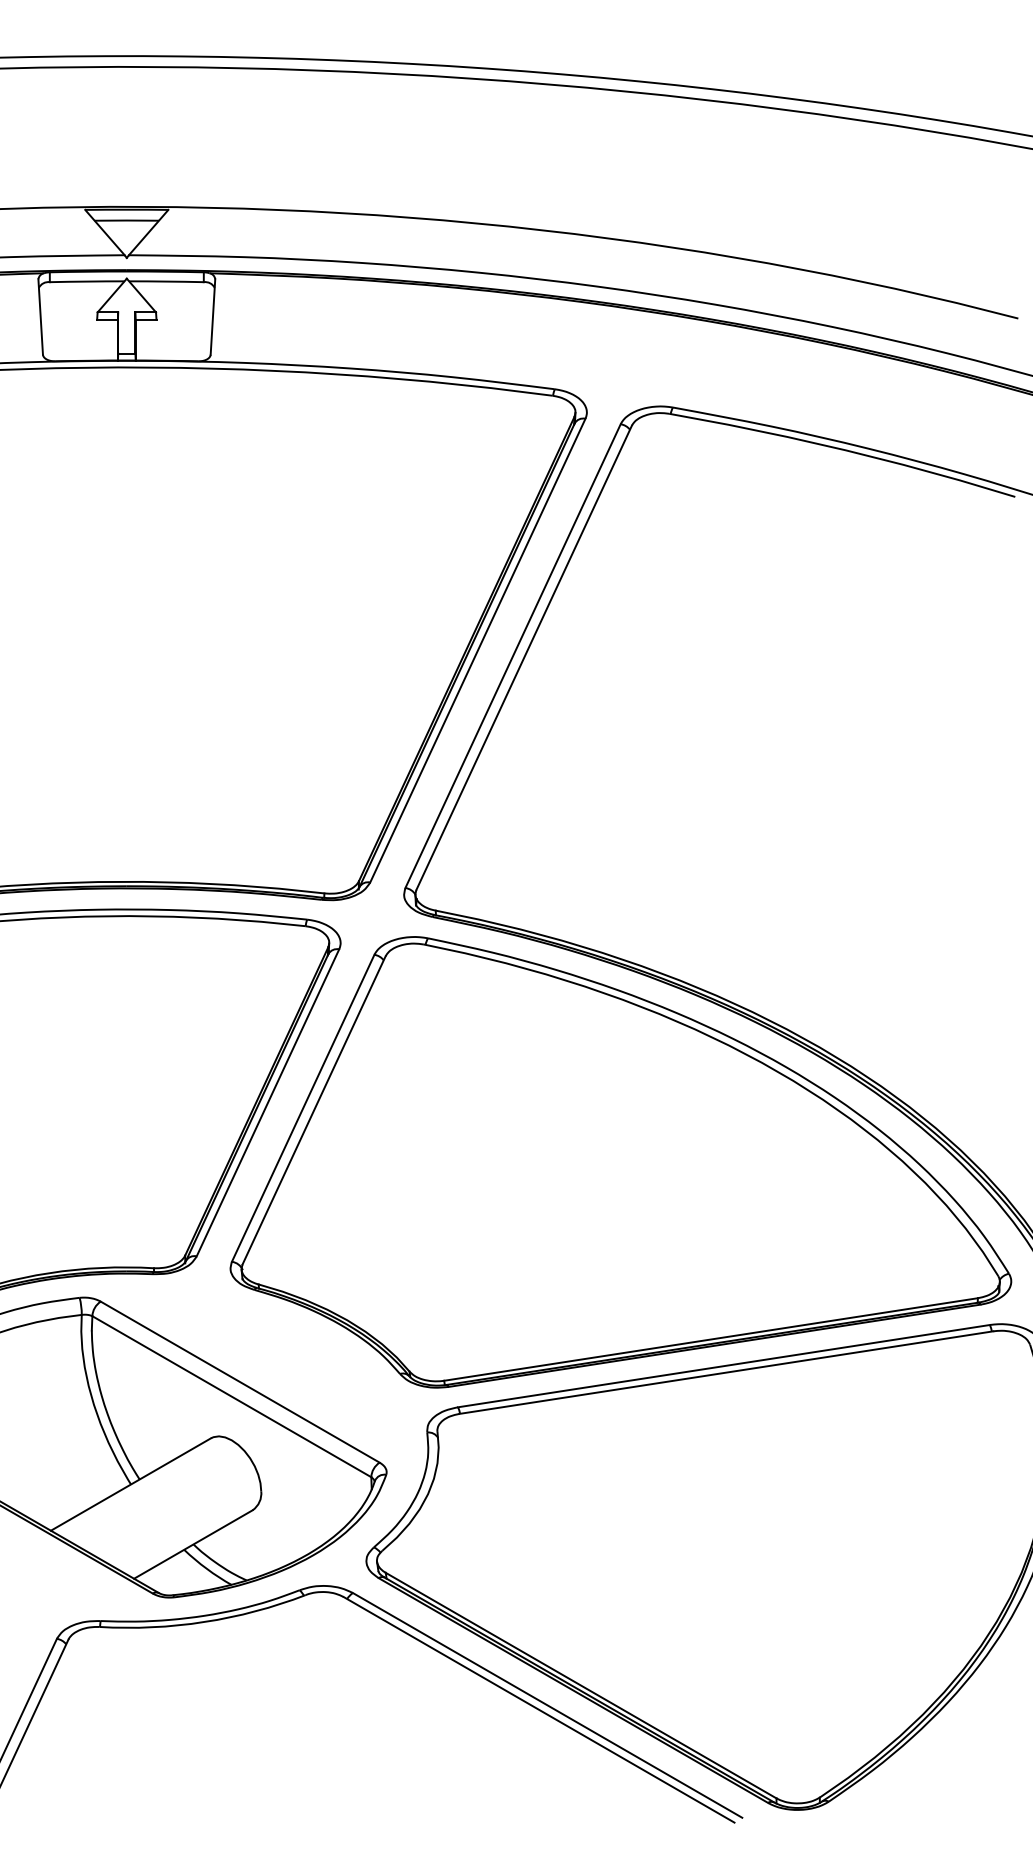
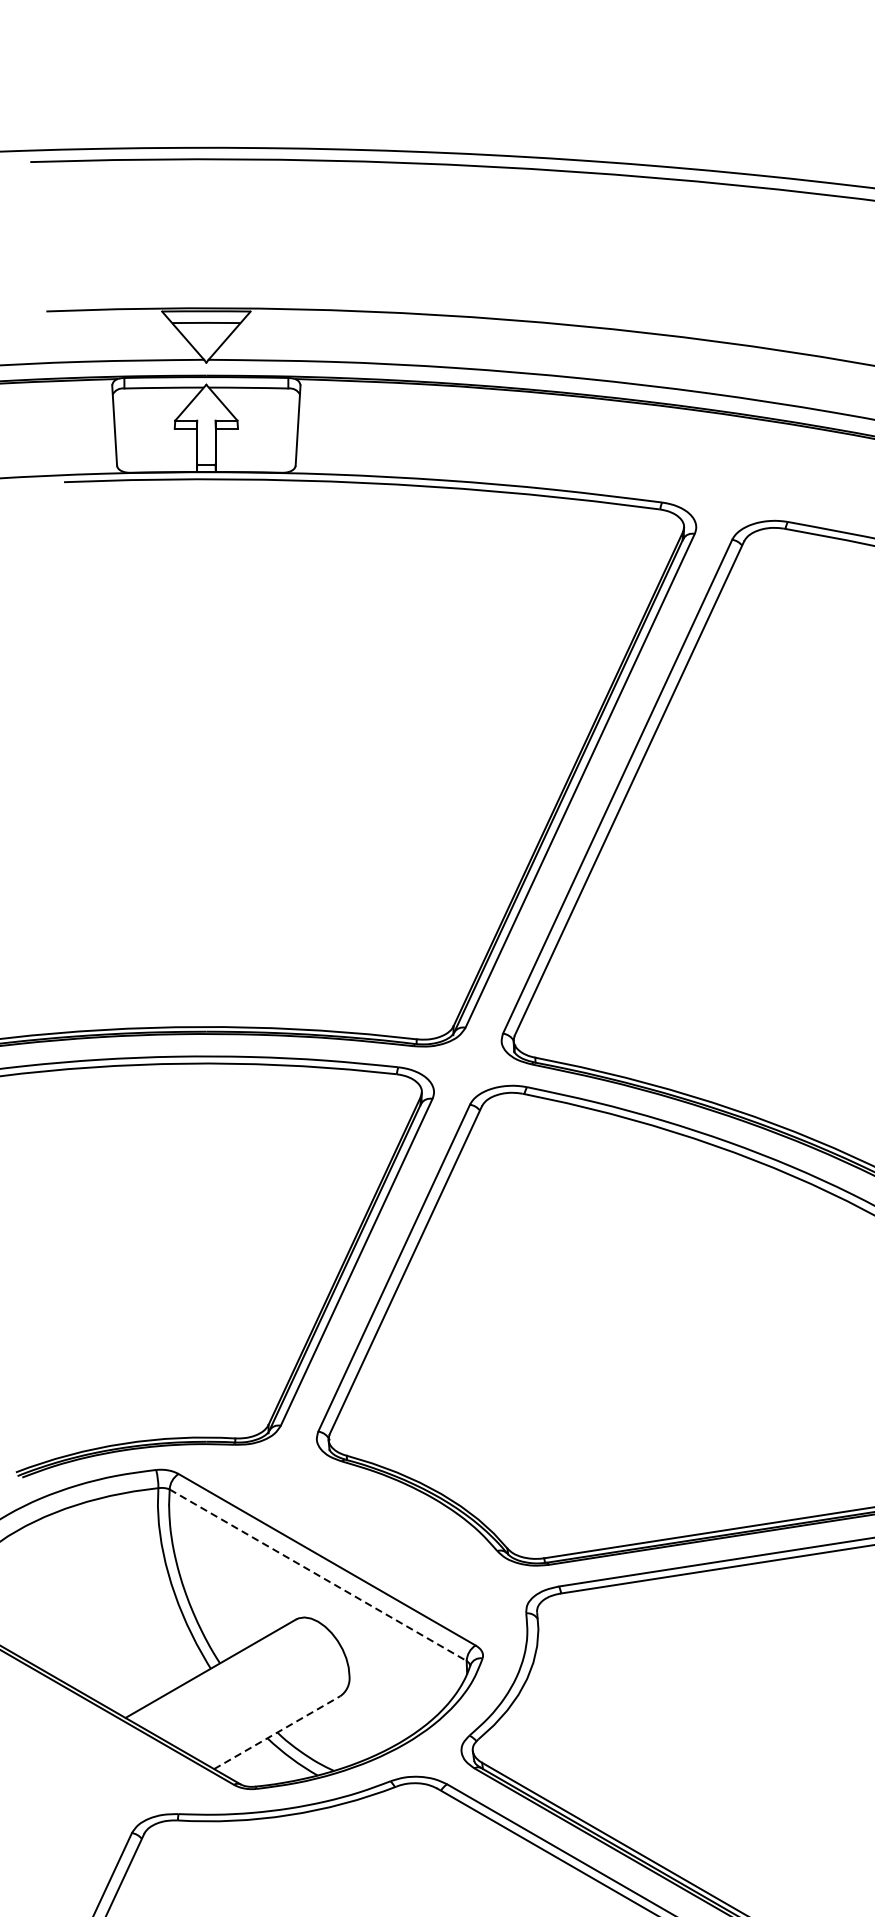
line: (232, 1396) -> (318, 1575), solid -> dashed
line: (193, 1544) -> (277, 1732), solid -> dashed

